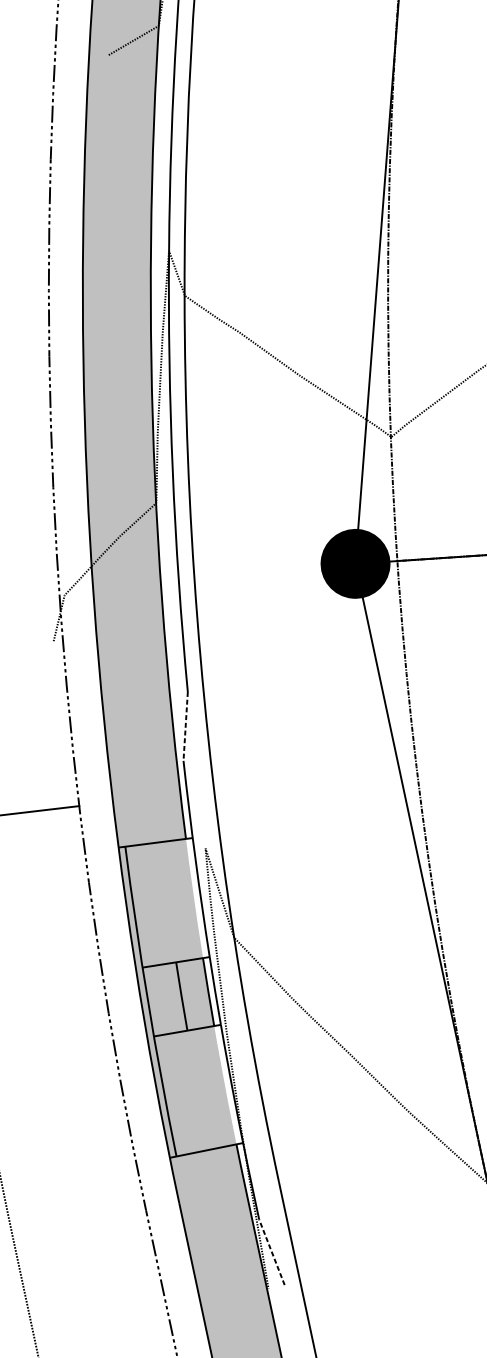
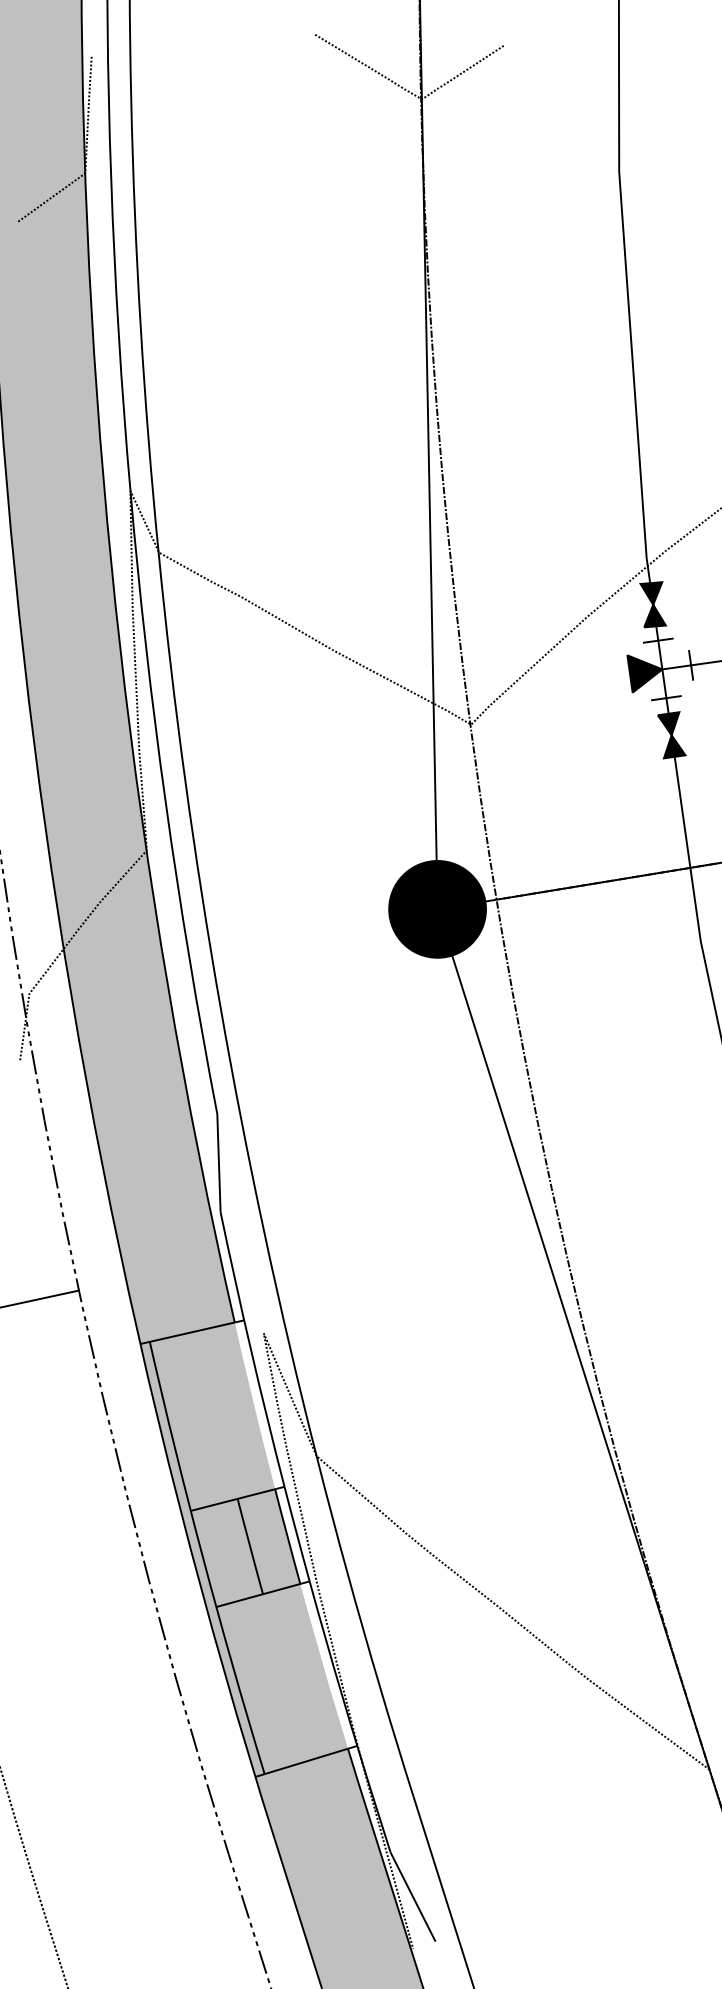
line: (185, 726) -> (218, 1163), dashed -> solid
line: (271, 1251) -> (412, 1896), dashed -> solid

